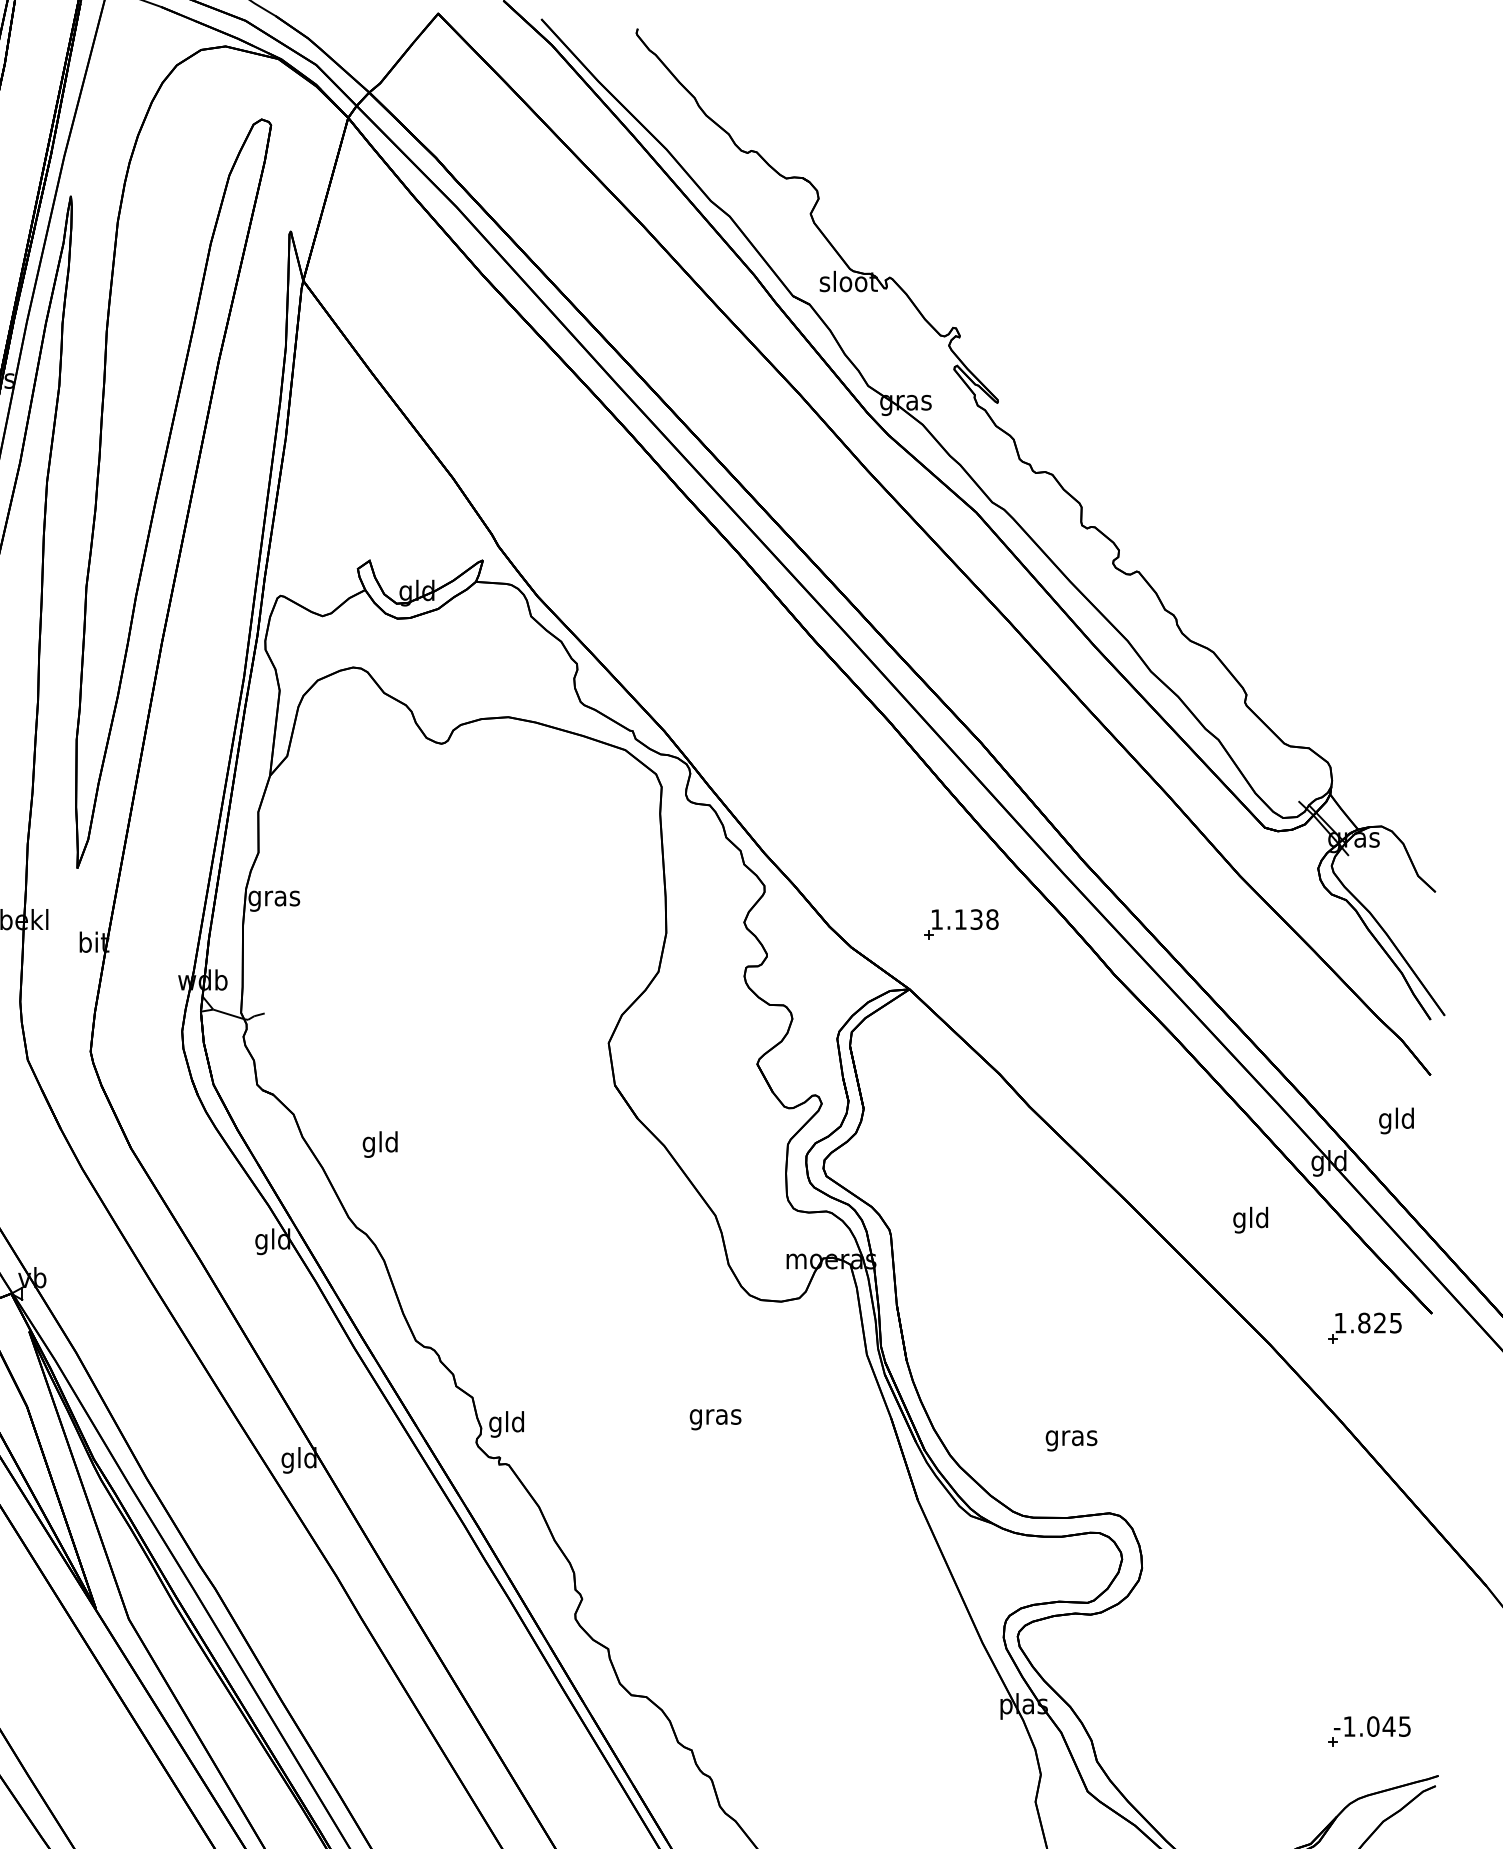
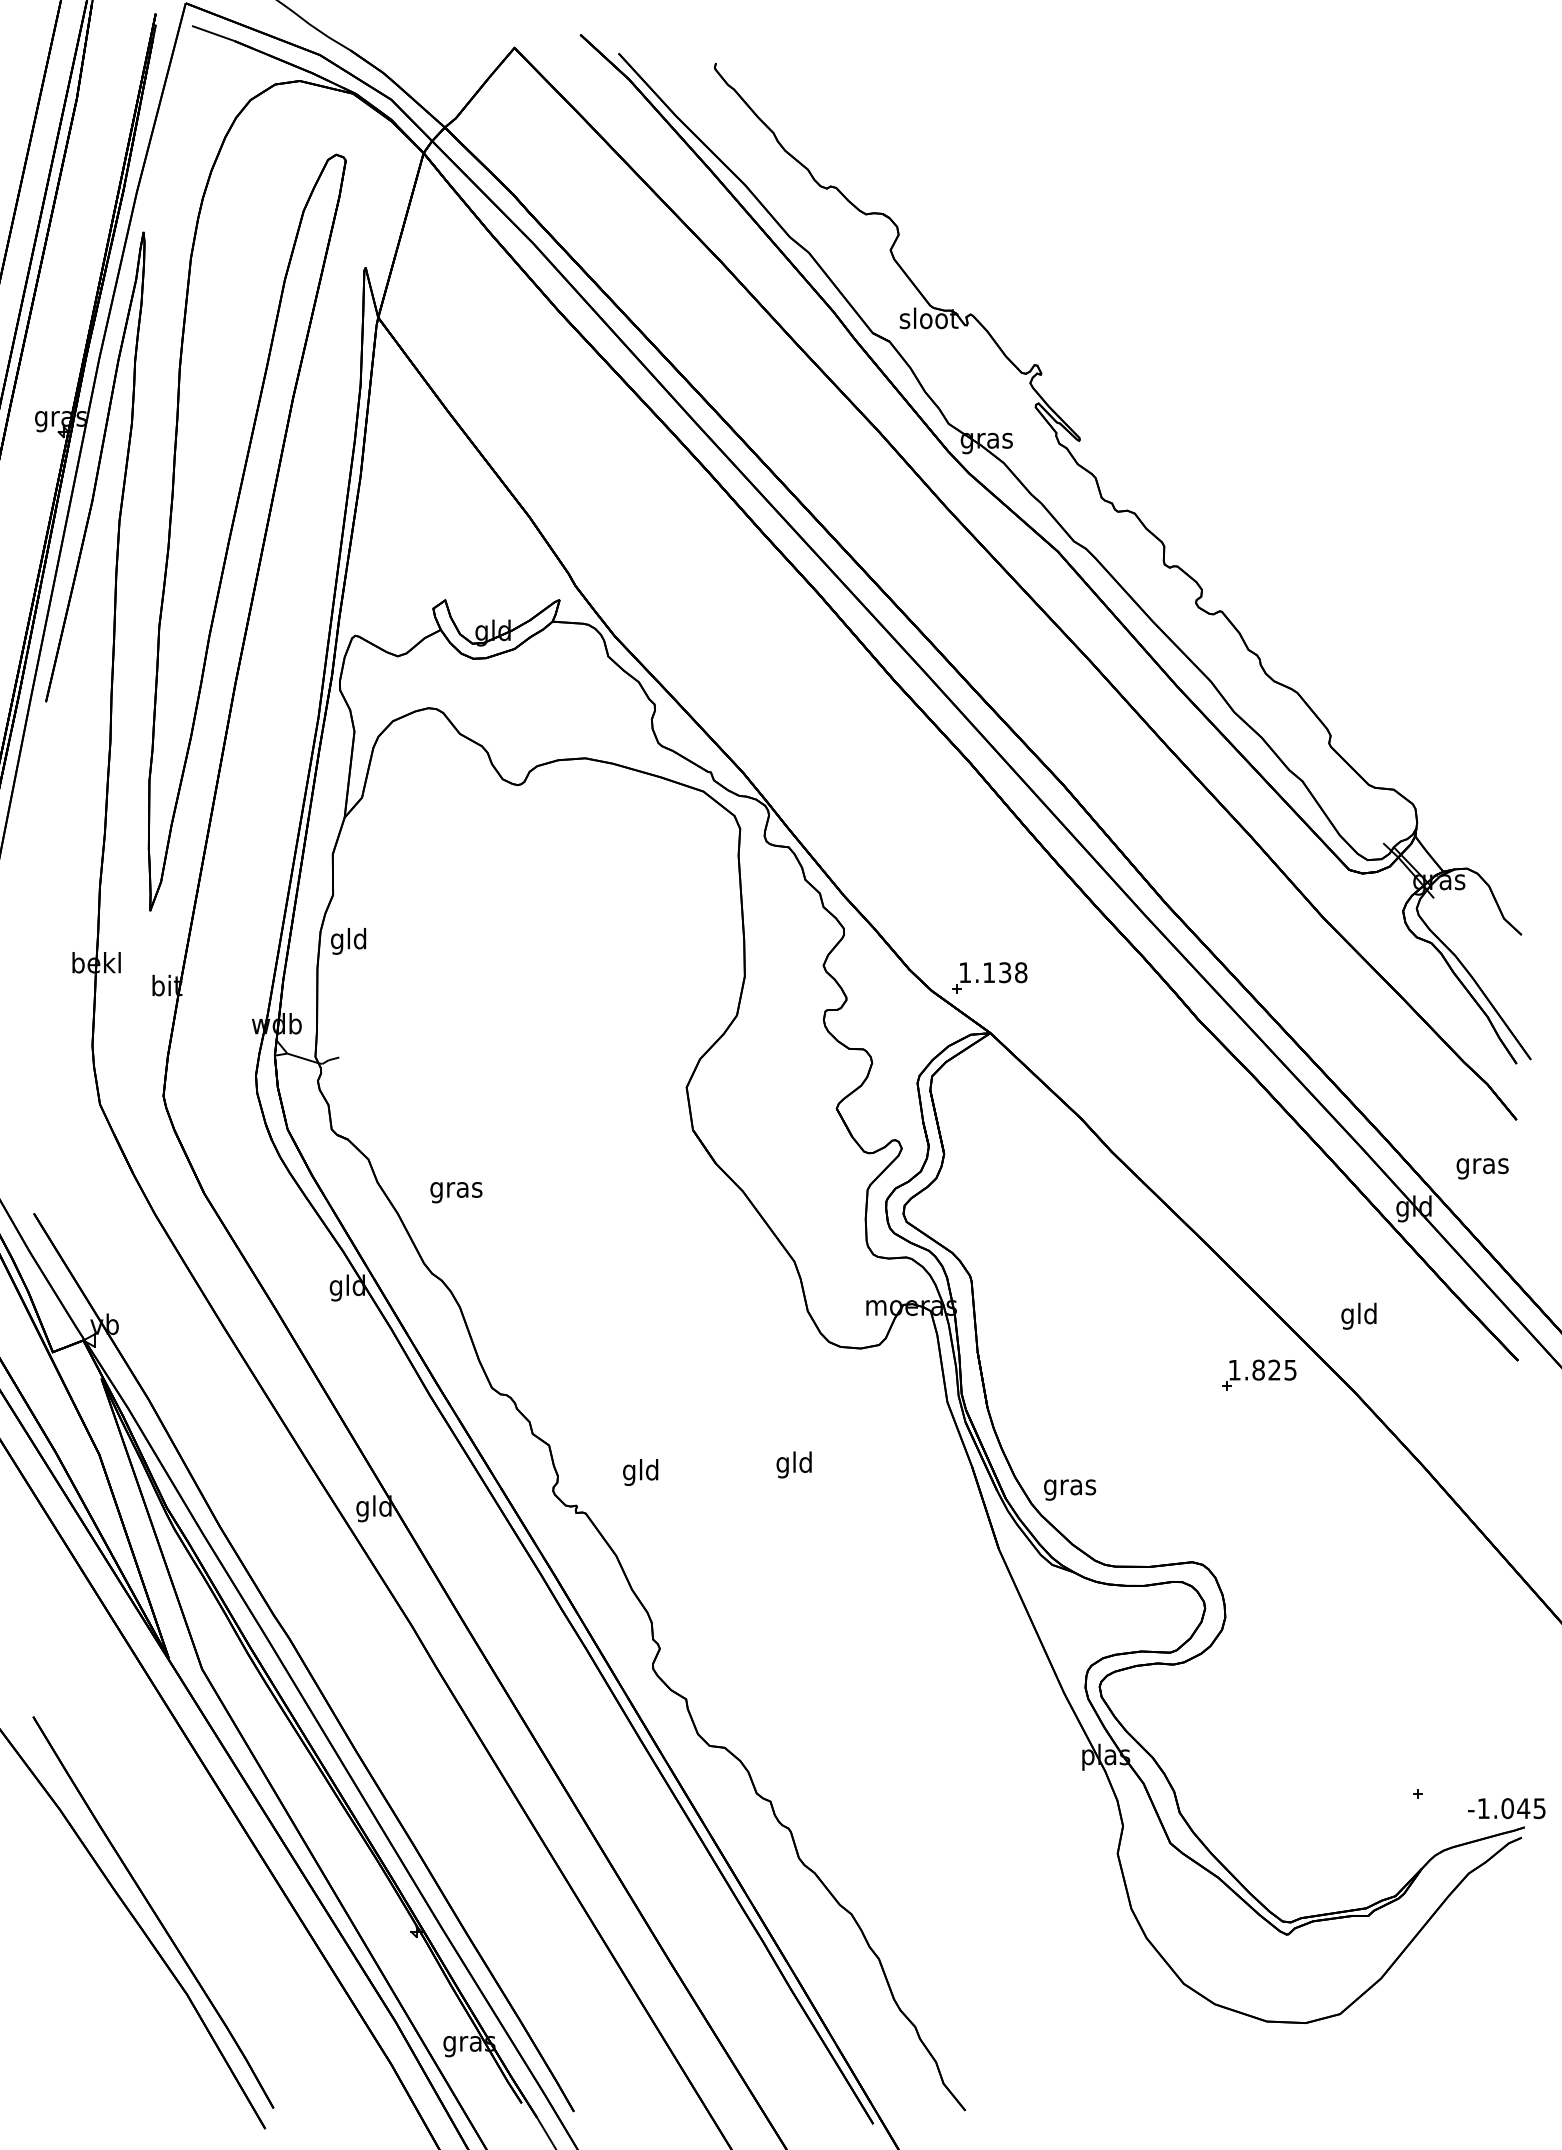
text: (274, 898) -> (349, 941), gras -> gld
part: (961, 924) -> (989, 977), moved
text: (1396, 1120) -> (1482, 1165), gld -> gras
text: (380, 1144) -> (456, 1189), gld -> gras
text: (1250, 1219) -> (1358, 1315), moved
part: (1365, 1327) -> (1259, 1374), moved
text: (715, 1416) -> (794, 1464), gras -> gld
text: (506, 1424) -> (640, 1472), moved
text: (1072, 1440) -> (1070, 1489), moved
text: (1372, 1726) -> (1506, 1808), moved

